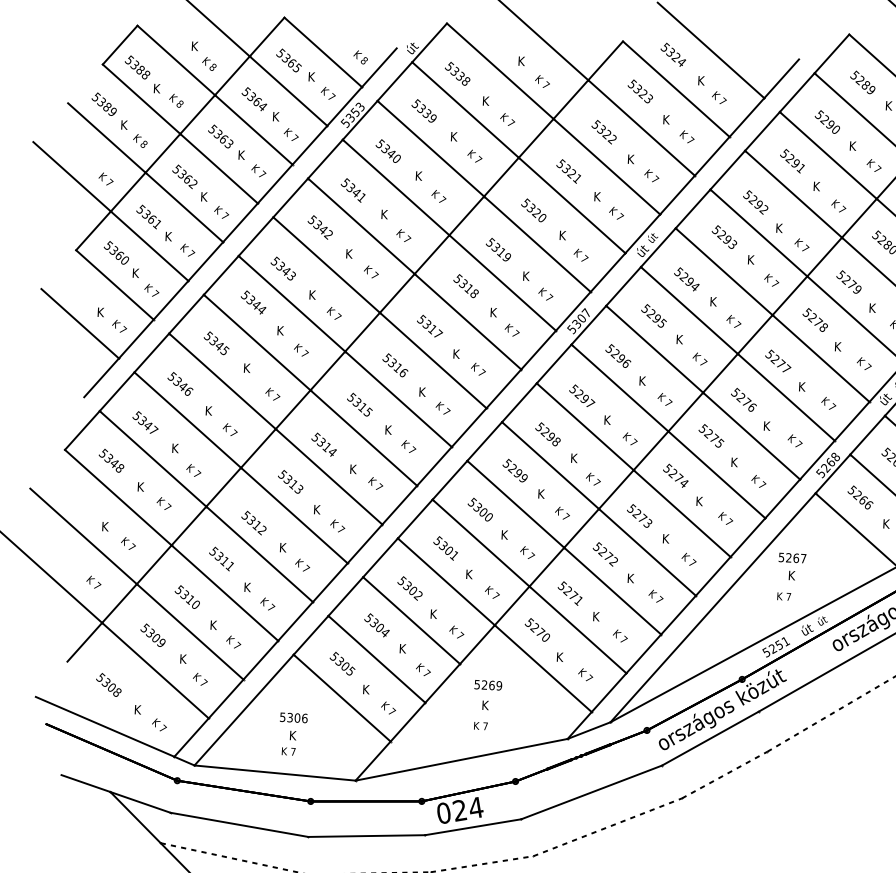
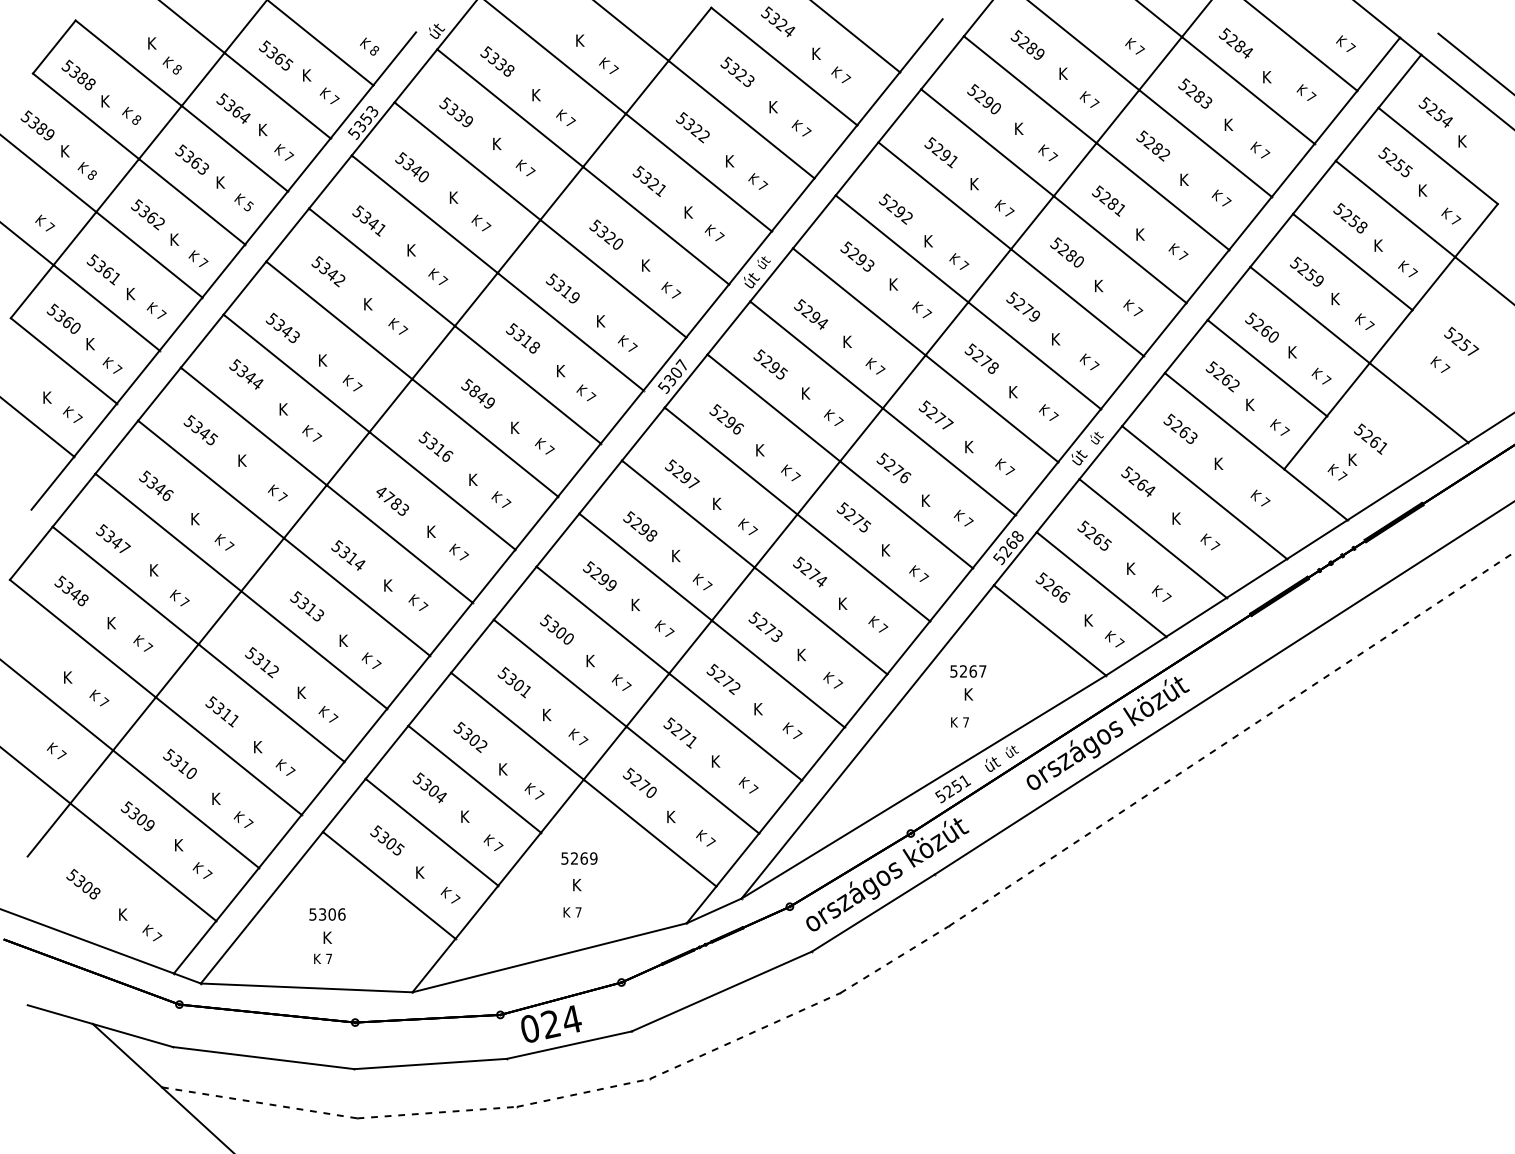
text: (261, 174) -> (248, 206), 7 -> 5
text: (432, 328) -> (482, 396), 5317 -> 5849
text: (360, 404) -> (392, 500), 5315 -> 4783

